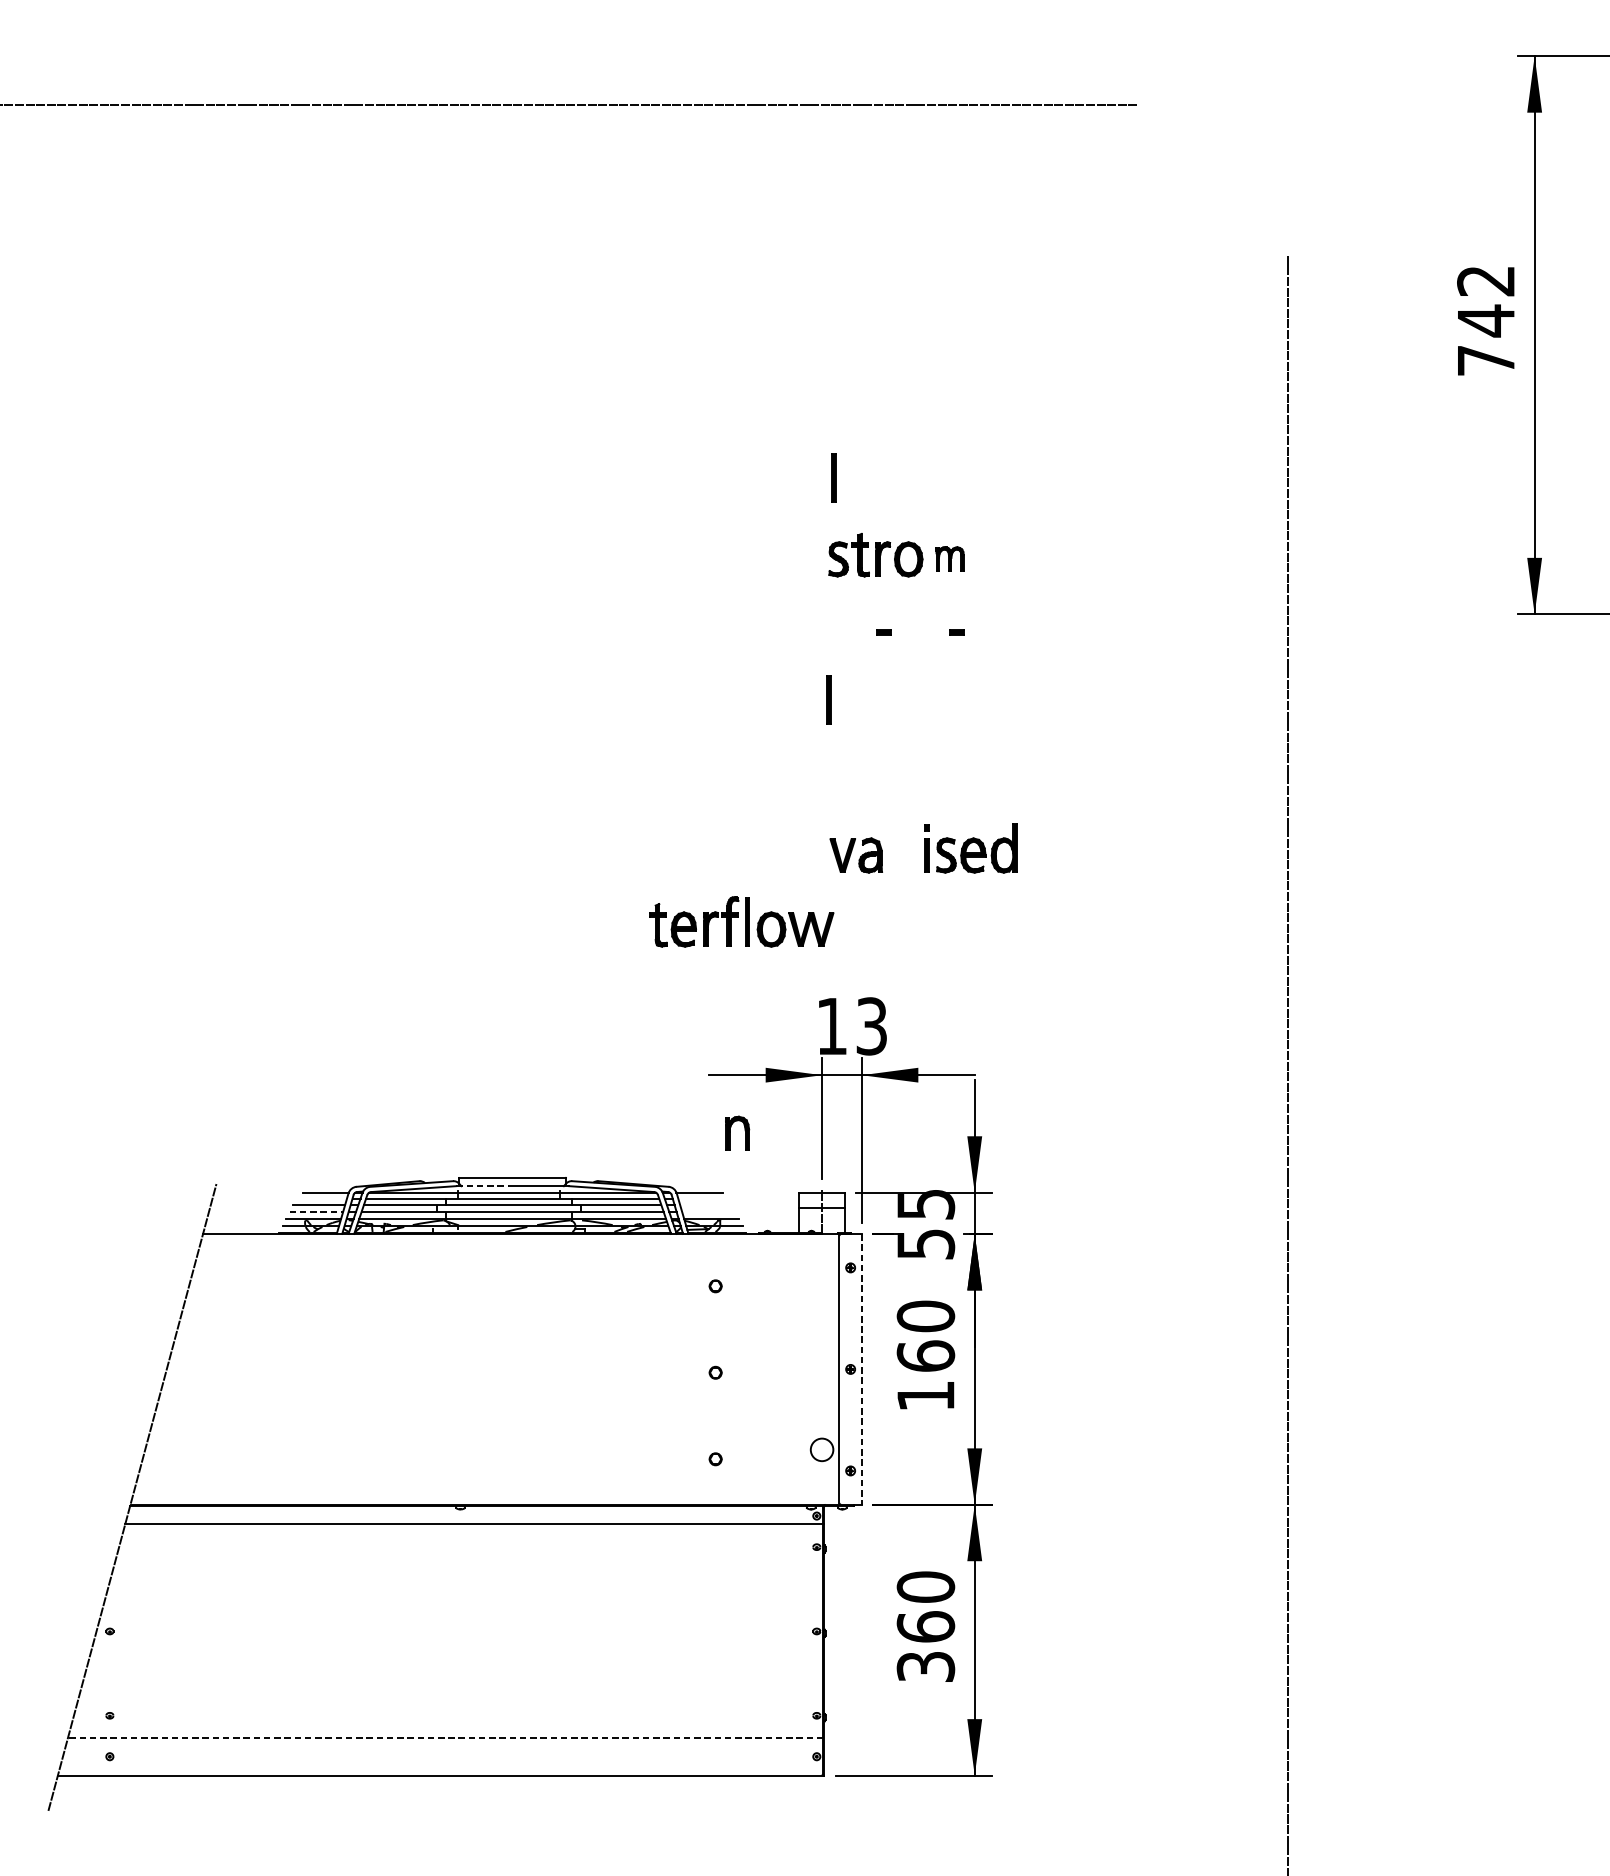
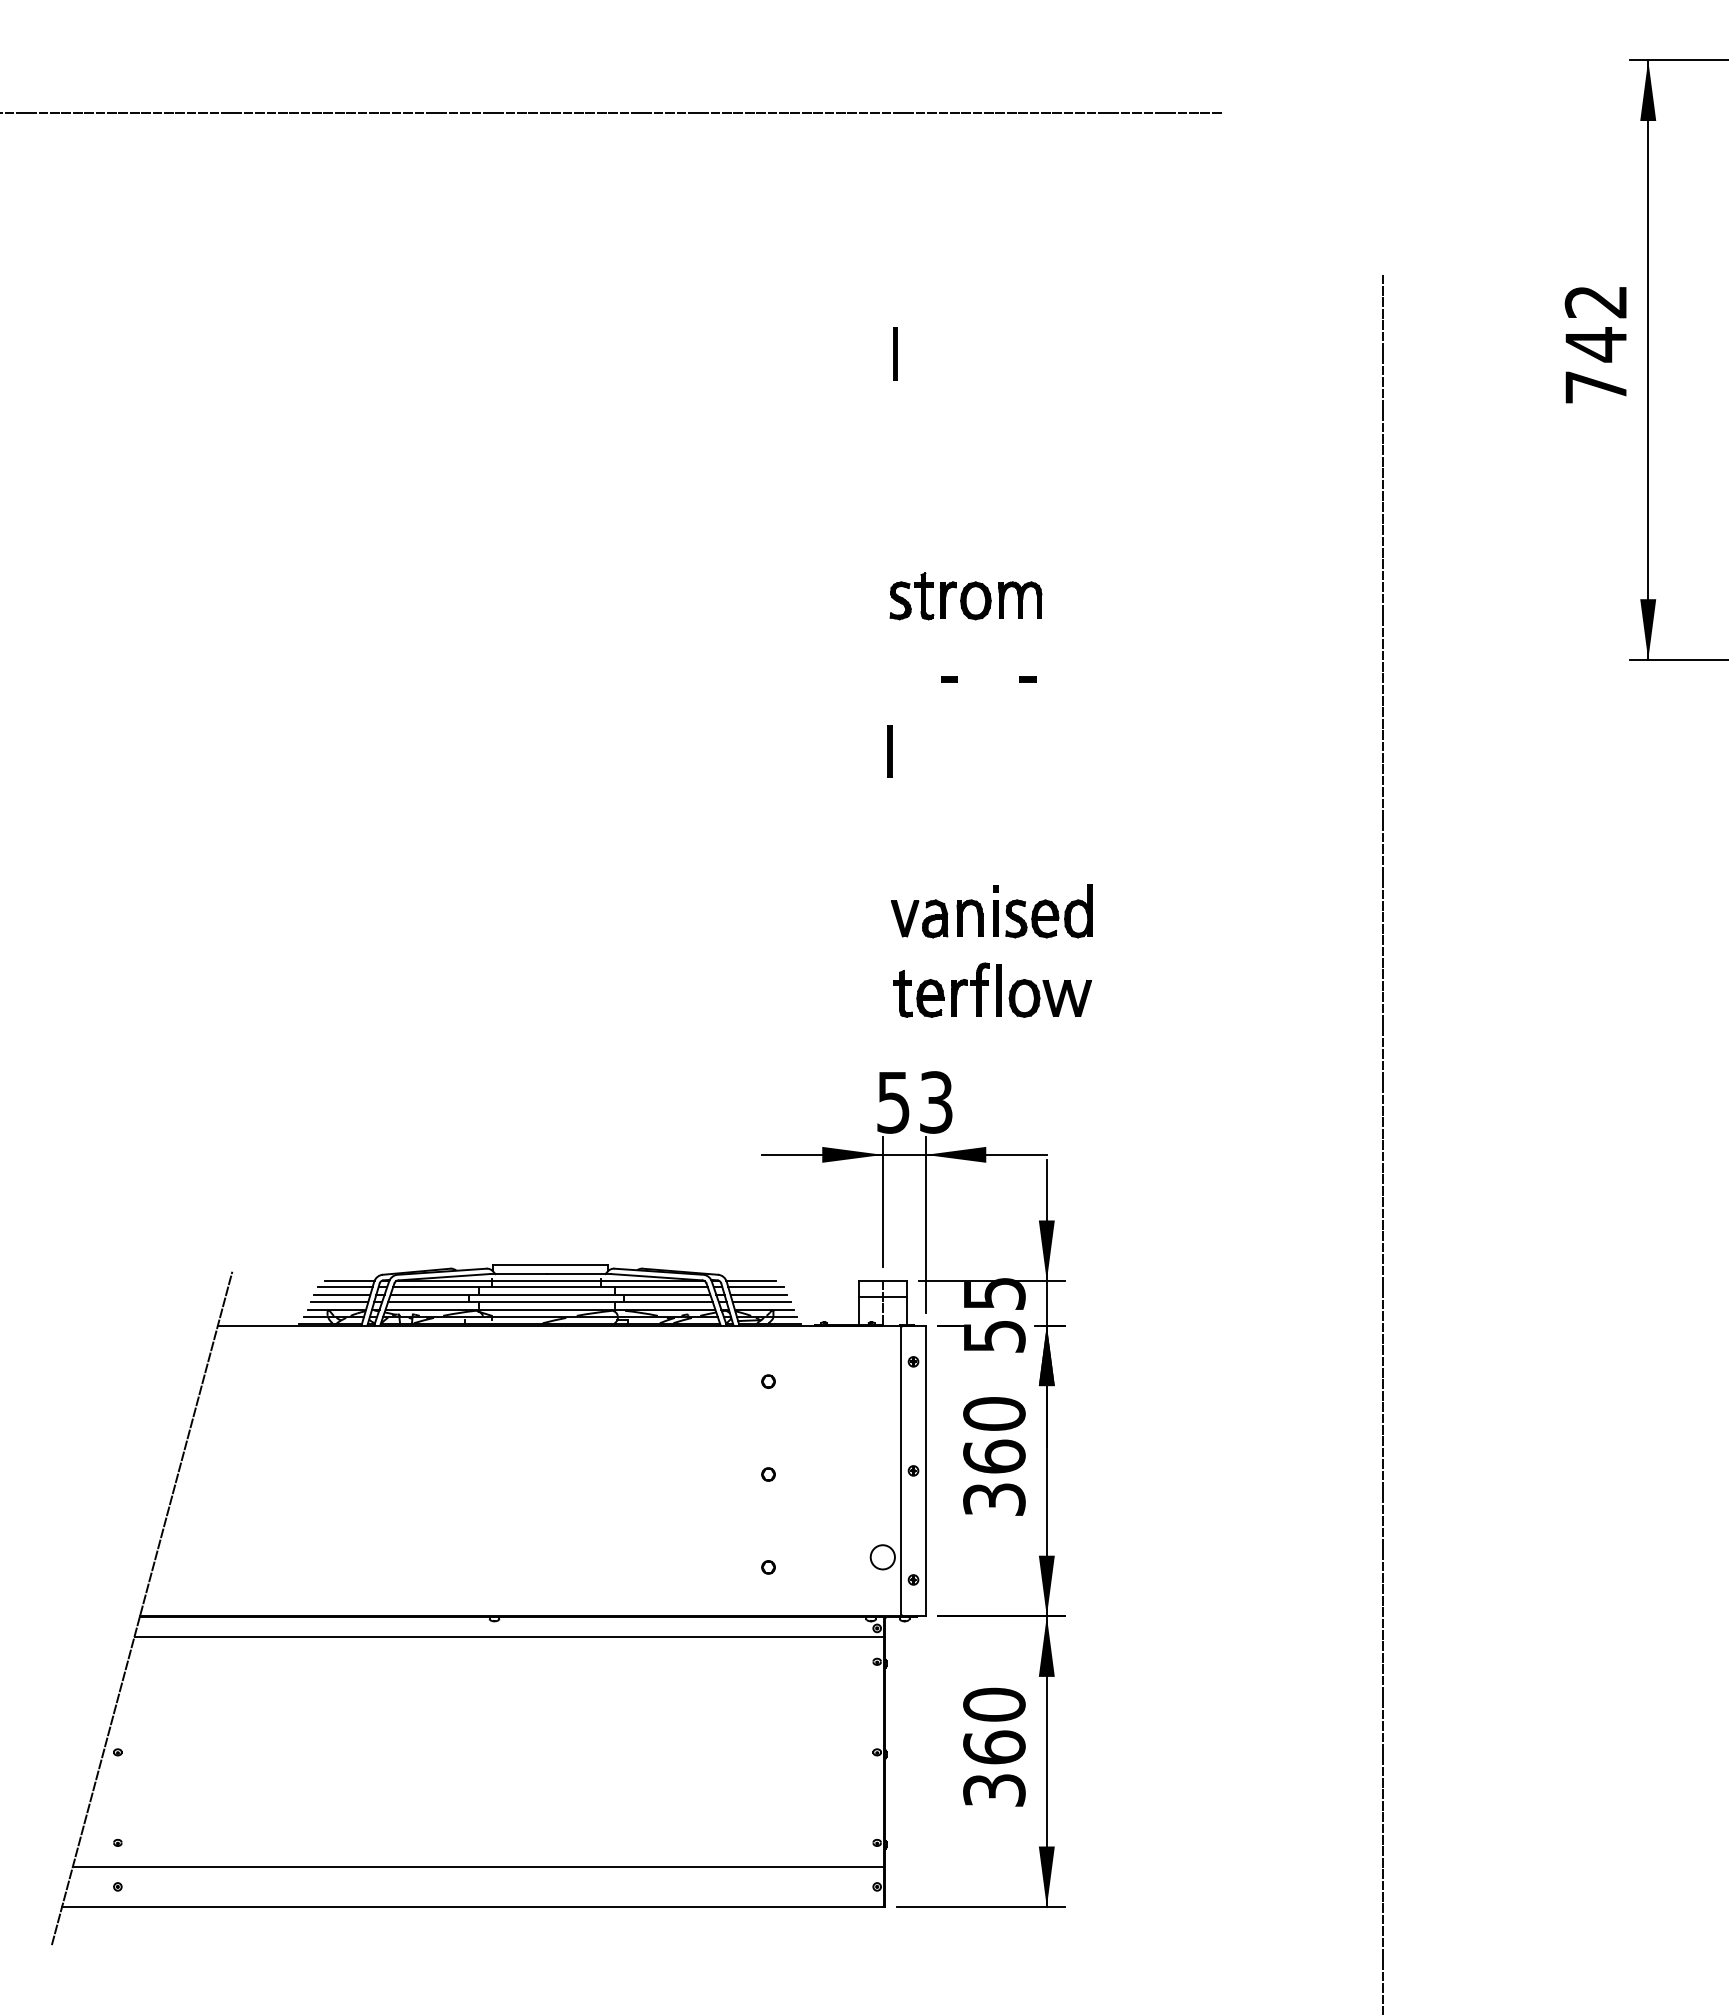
line: (833, 477) -> (895, 353), moved
part: (950, 558) -> (1020, 599), size x1.43
part: (741, 921) -> (992, 989), moved
text: (831, 1026) -> (893, 1102), 13 -> 53
part: (730, 1132) -> (962, 917), moved
line: (482, 1186) -> (518, 1274), dashed -> solid
line: (320, 1198) -> (344, 1287), added
line: (703, 1198) -> (755, 1287), added
line: (706, 1205) -> (758, 1294), added
line: (316, 1212) -> (339, 1302), dashed -> solid
line: (709, 1212) -> (761, 1302), added
line: (861, 1369) -> (925, 1471), dashed -> solid
text: (926, 1396) -> (994, 1499), 160 -> 360
line: (445, 1737) -> (478, 1866), dashed -> solid

